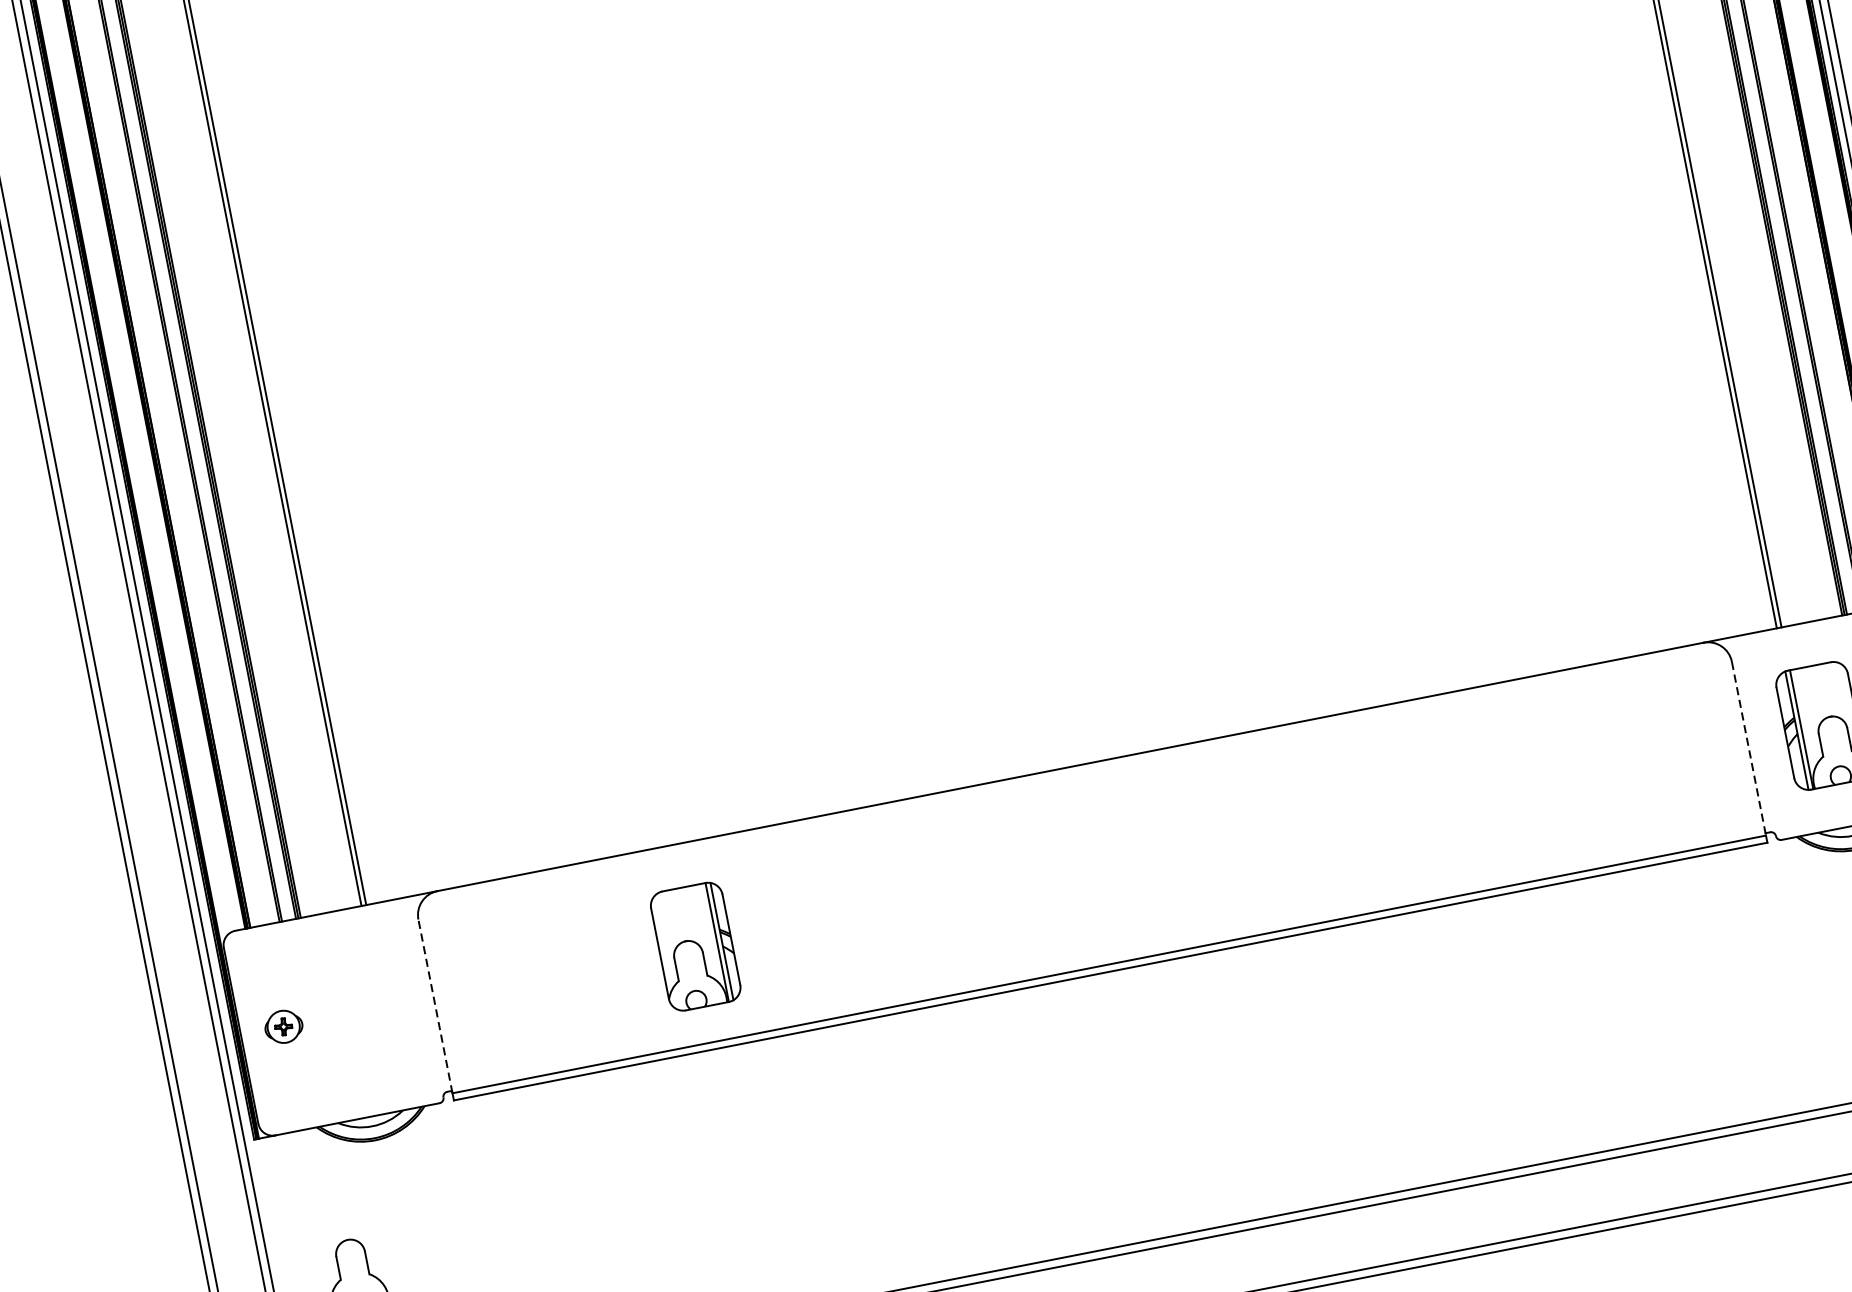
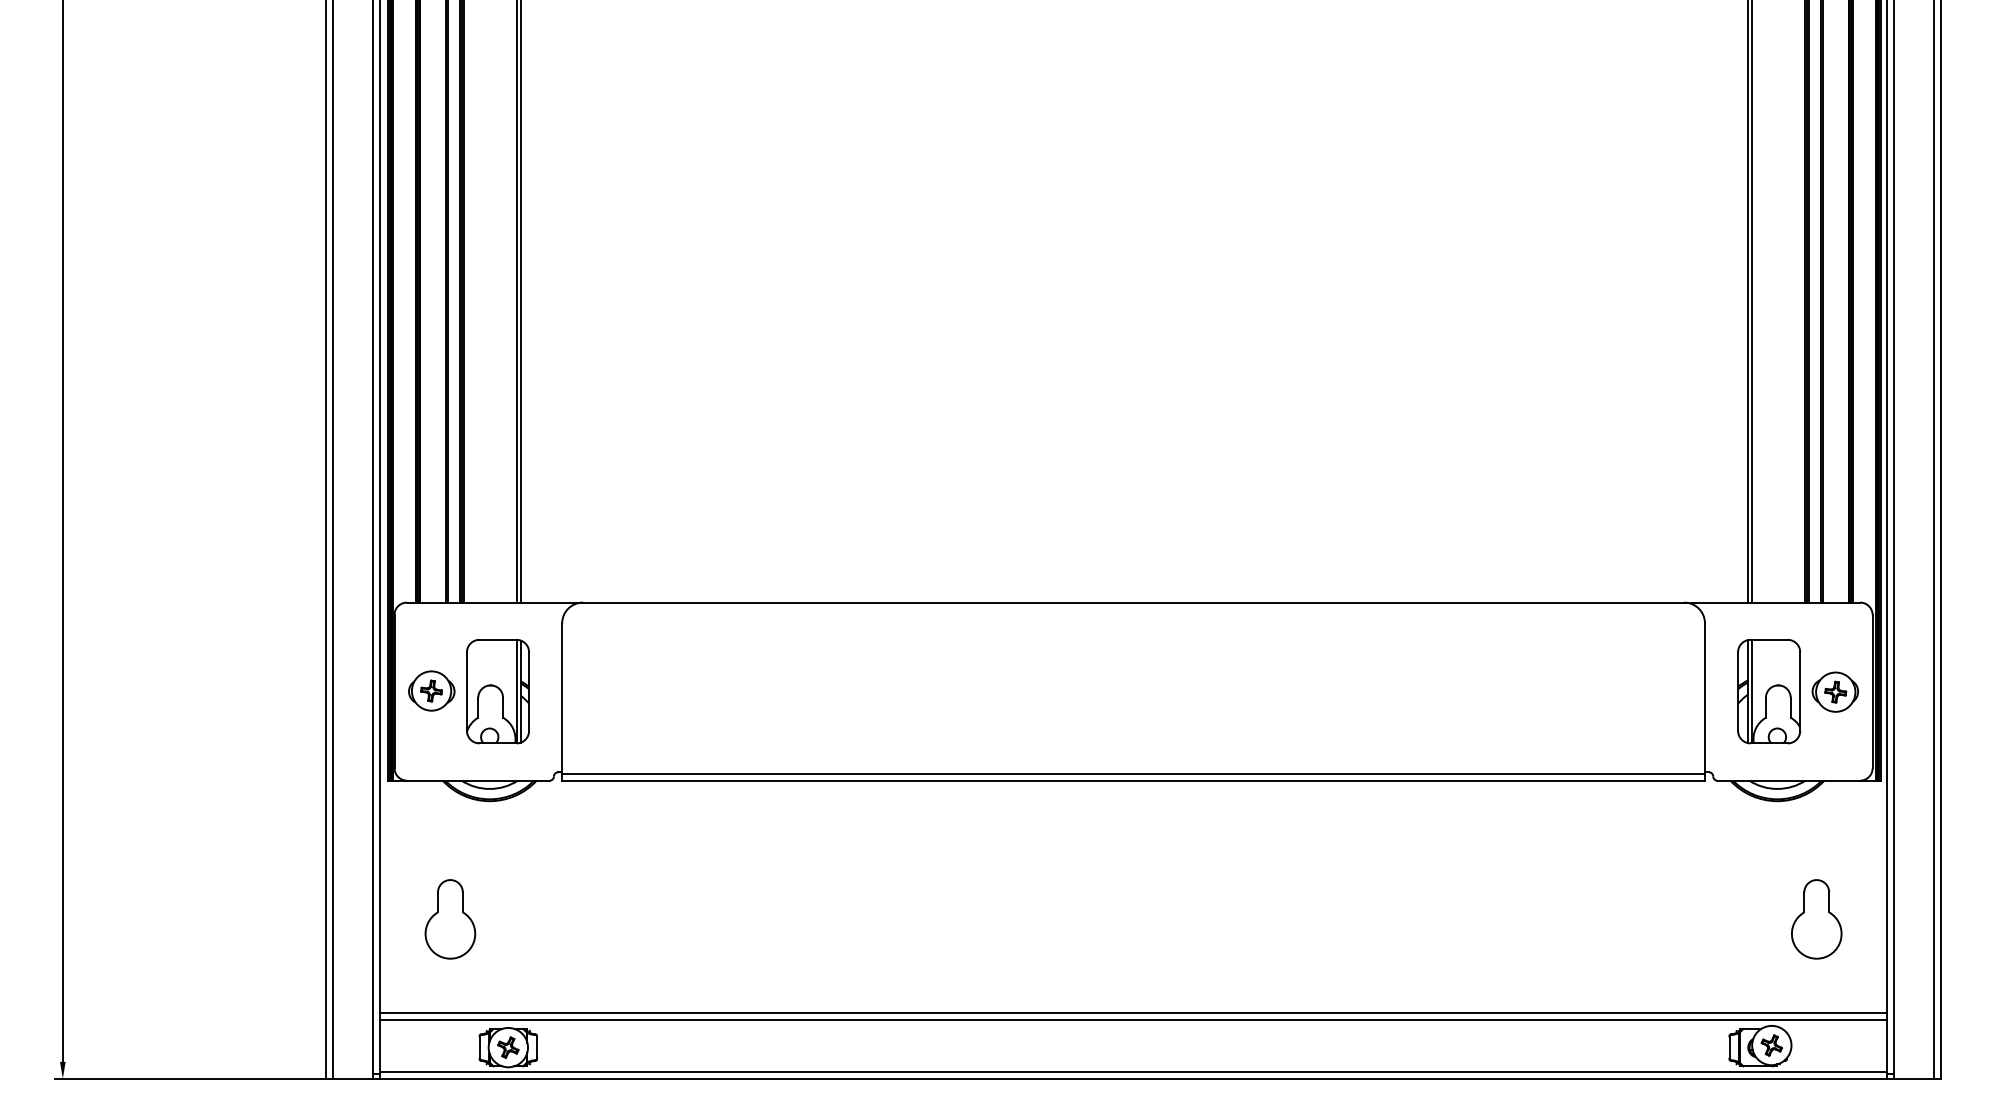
line: (1748, 748) -> (1704, 698), dashed -> solid
part: (695, 946) -> (497, 691), moved
line: (435, 1005) -> (562, 698), dashed -> solid
part: (283, 1026) -> (431, 690), size x1.43

